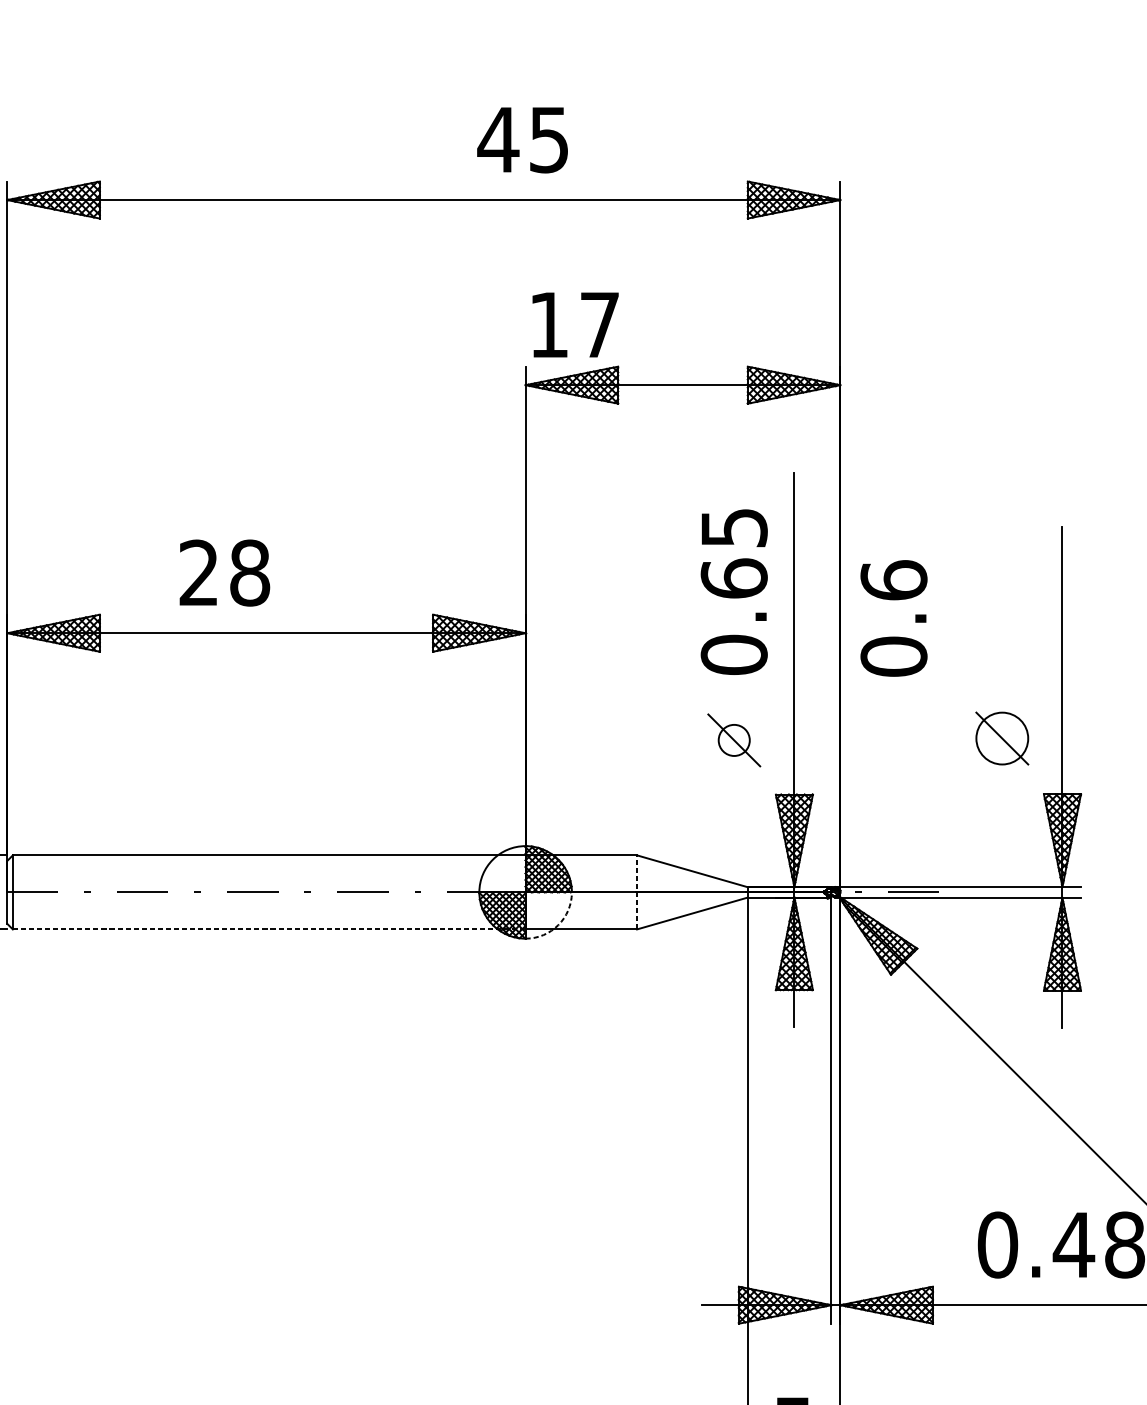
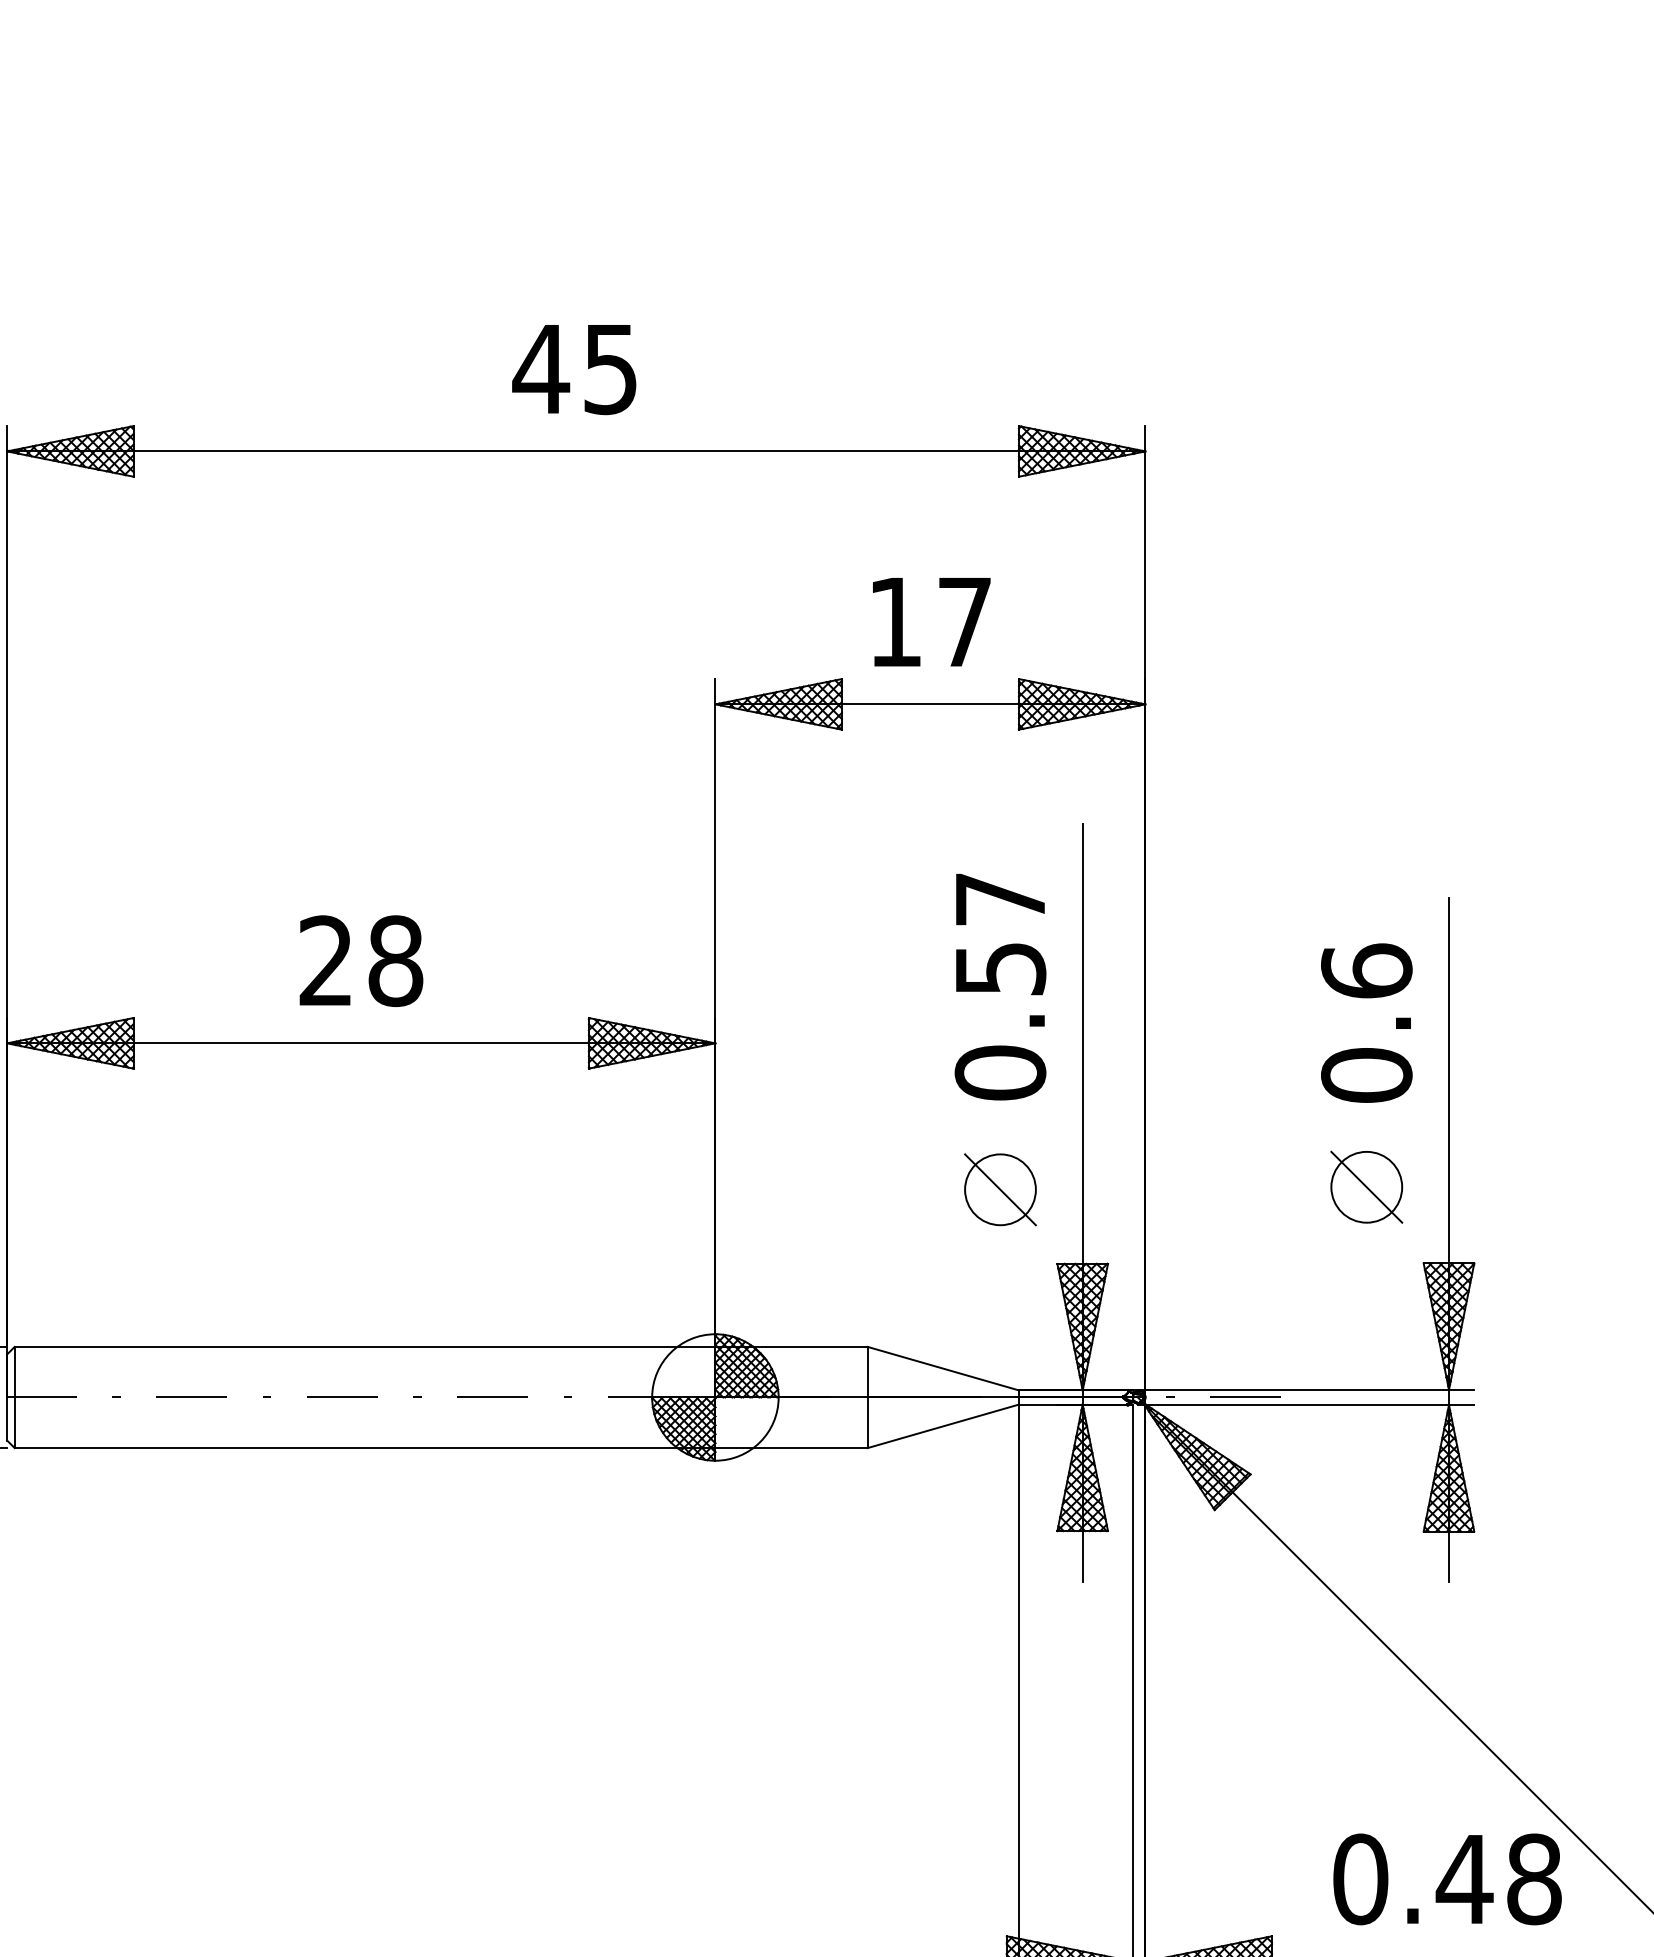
text: (522, 140) -> (574, 370), moved
text: (575, 325) -> (931, 622), moved
text: (734, 553) -> (1000, 934), 0.65 -> 0.57
text: (224, 572) -> (361, 960), moved
text: (893, 617) -> (1366, 1022), moved
circle: (734, 740) -> (1000, 1189), size x1.67
line: (636, 892) -> (867, 1397), dashed -> solid
arc: (558, 925) -> (760, 1442), dashed -> solid
line: (269, 929) -> (365, 1448), dashed -> solid

